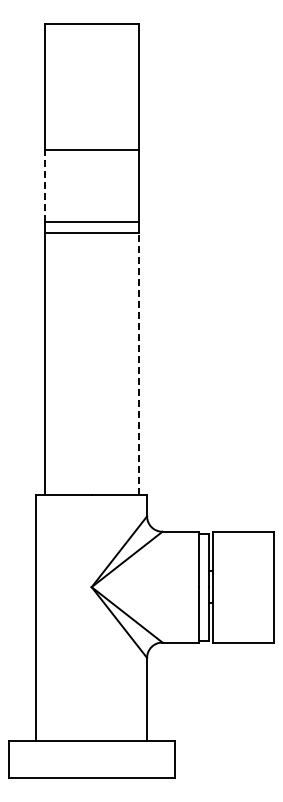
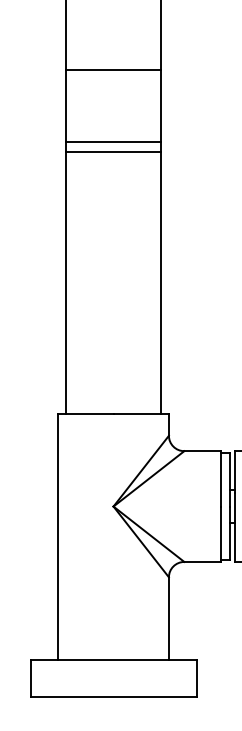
line: (44, 185) -> (66, 104), dashed -> solid
line: (138, 363) -> (160, 282), dashed -> solid

